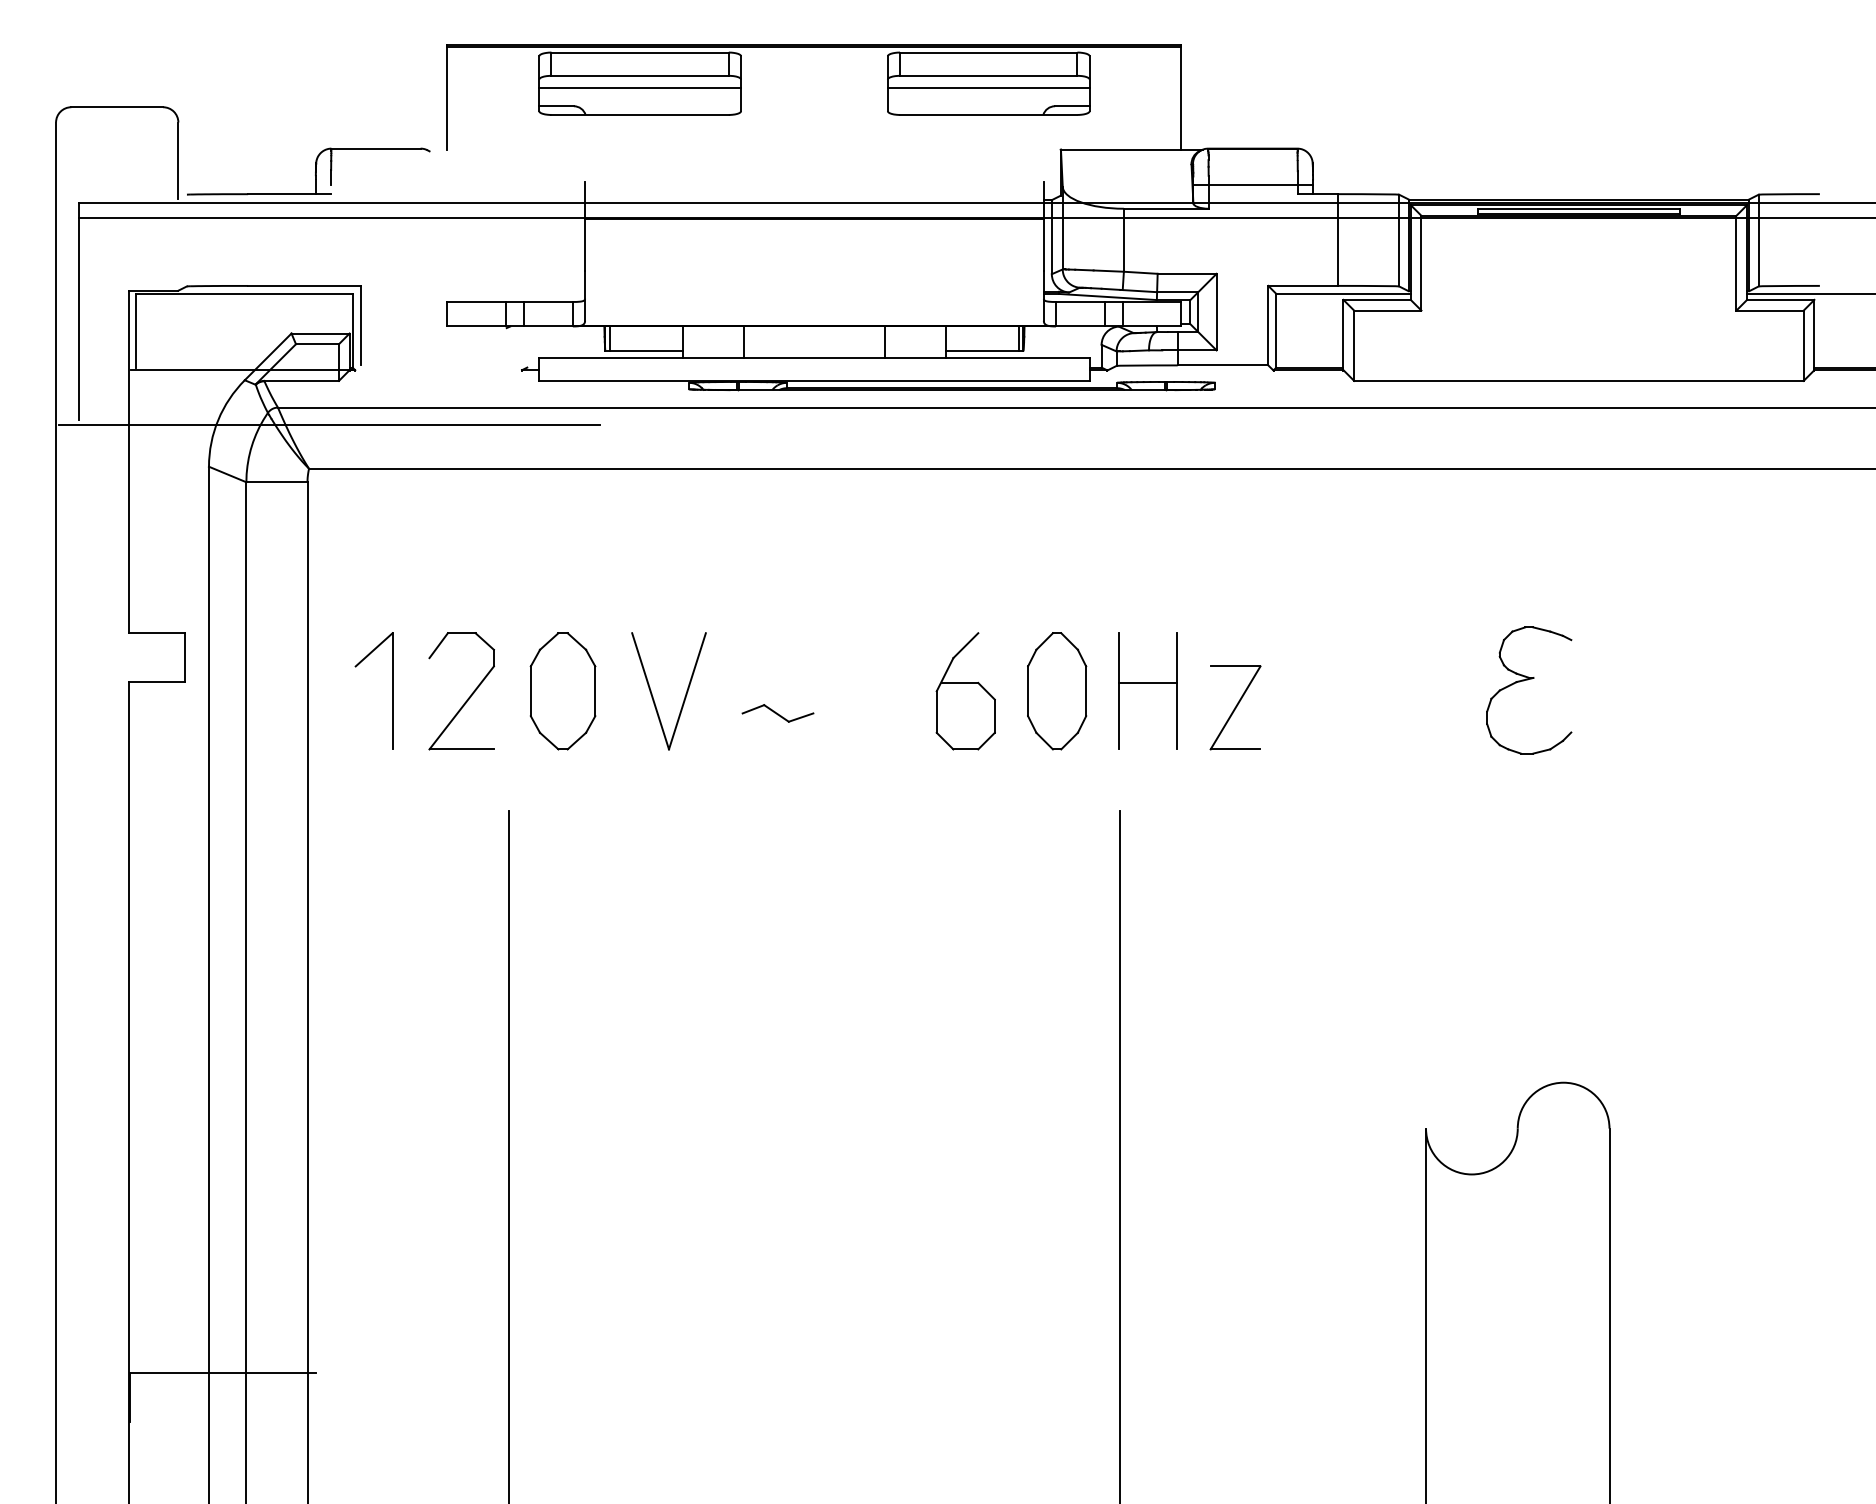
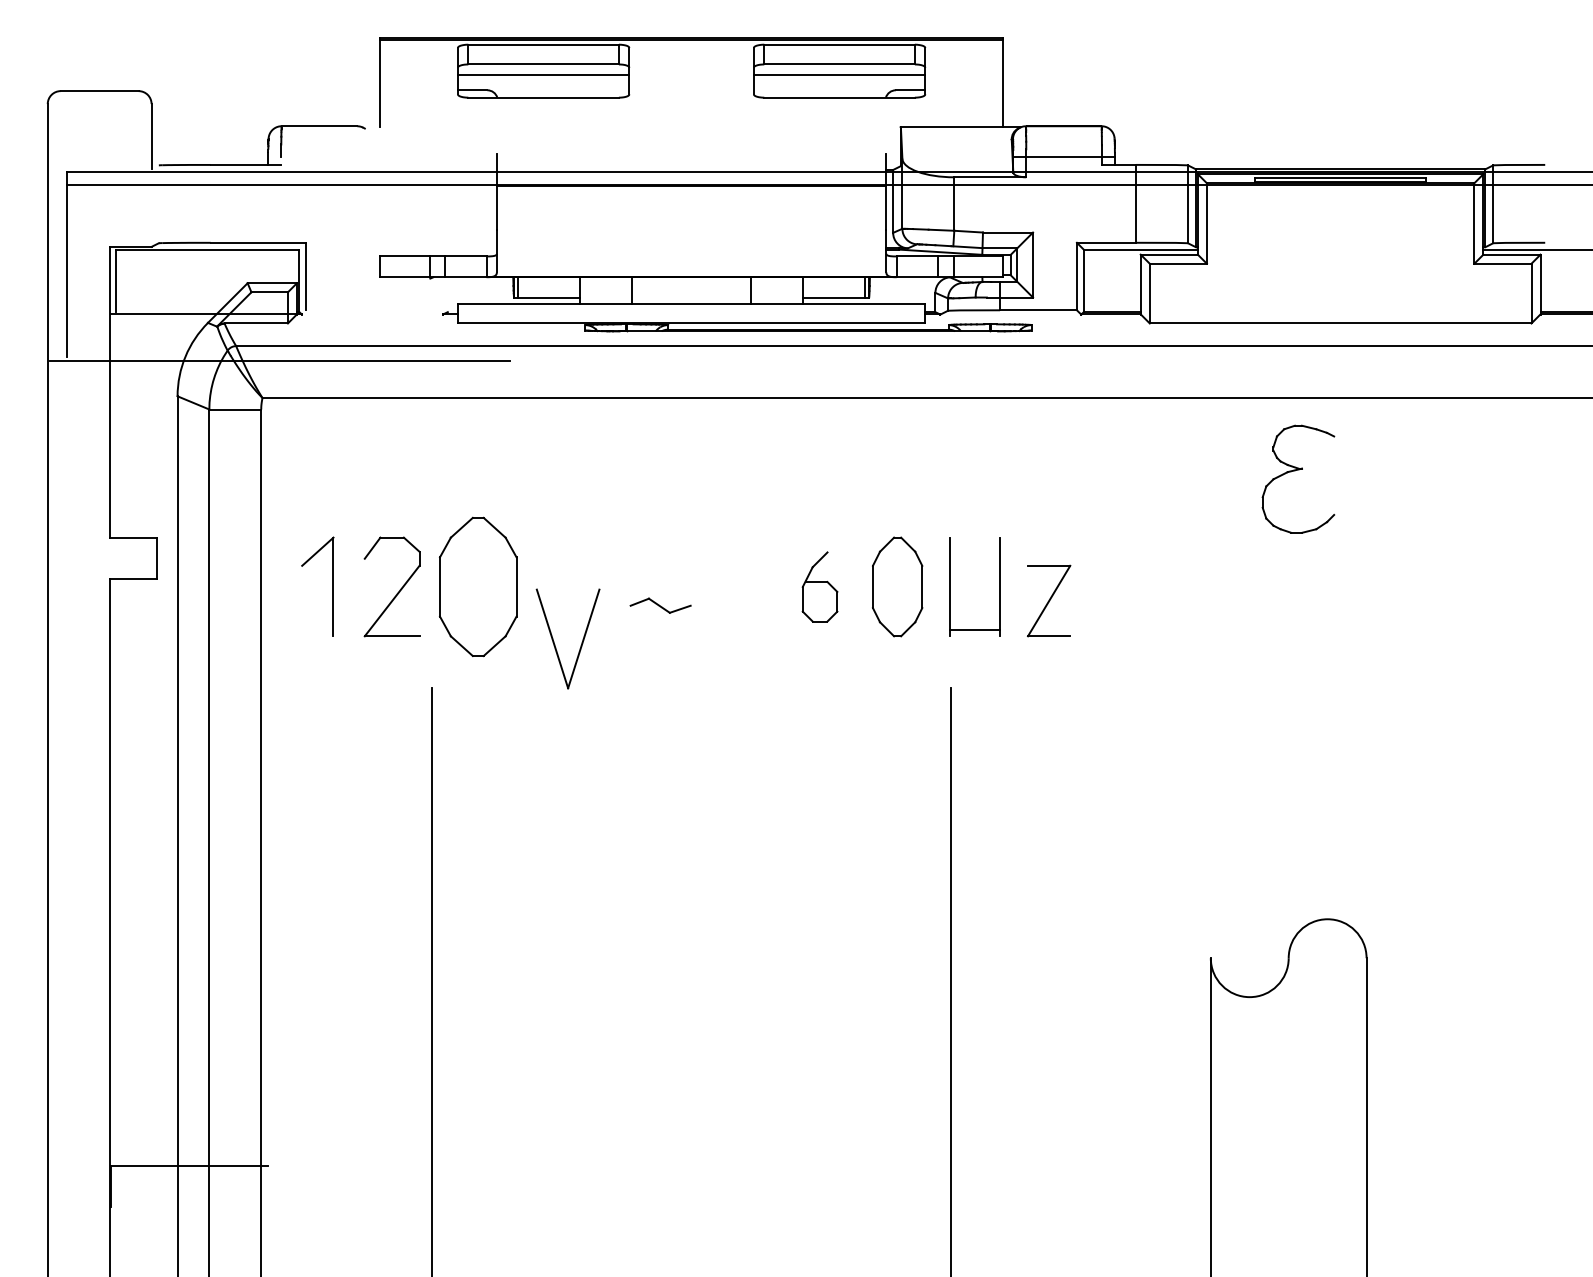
part: (1525, 681) -> (1295, 471), moved
line: (1147, 682) -> (974, 629), moved
part: (562, 690) -> (477, 586), size x1.4
part: (965, 690) -> (819, 586), size x0.7
part: (652, 694) -> (554, 641), moved

